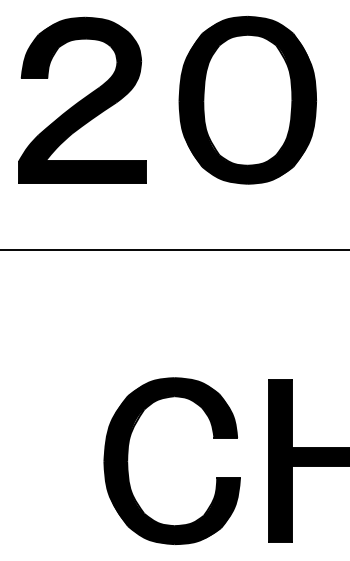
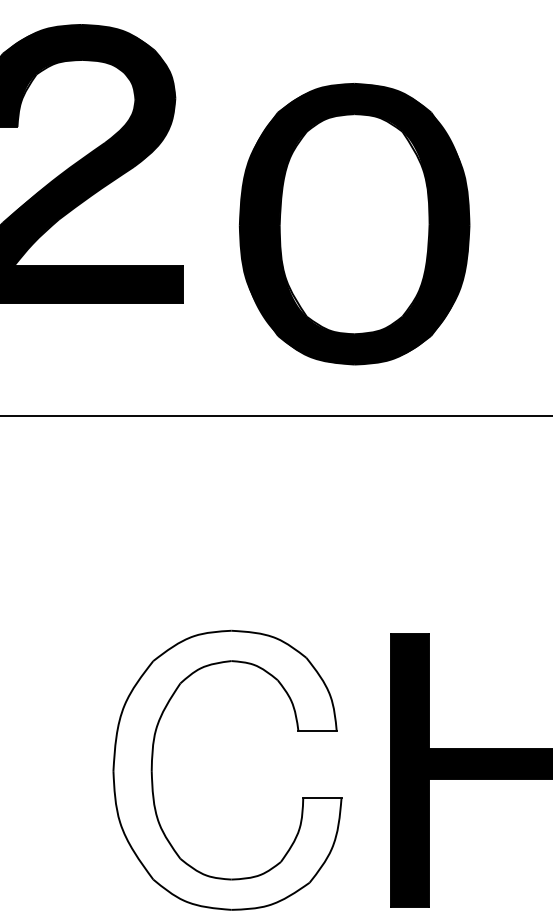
part: (247, 100) -> (354, 224), moved
fill: (172, 461) -> (227, 770), removed

